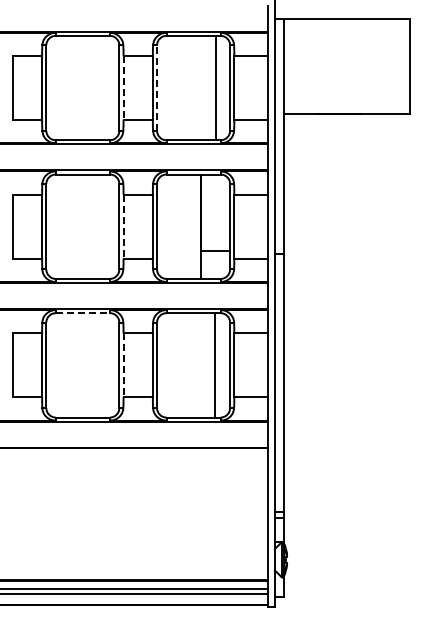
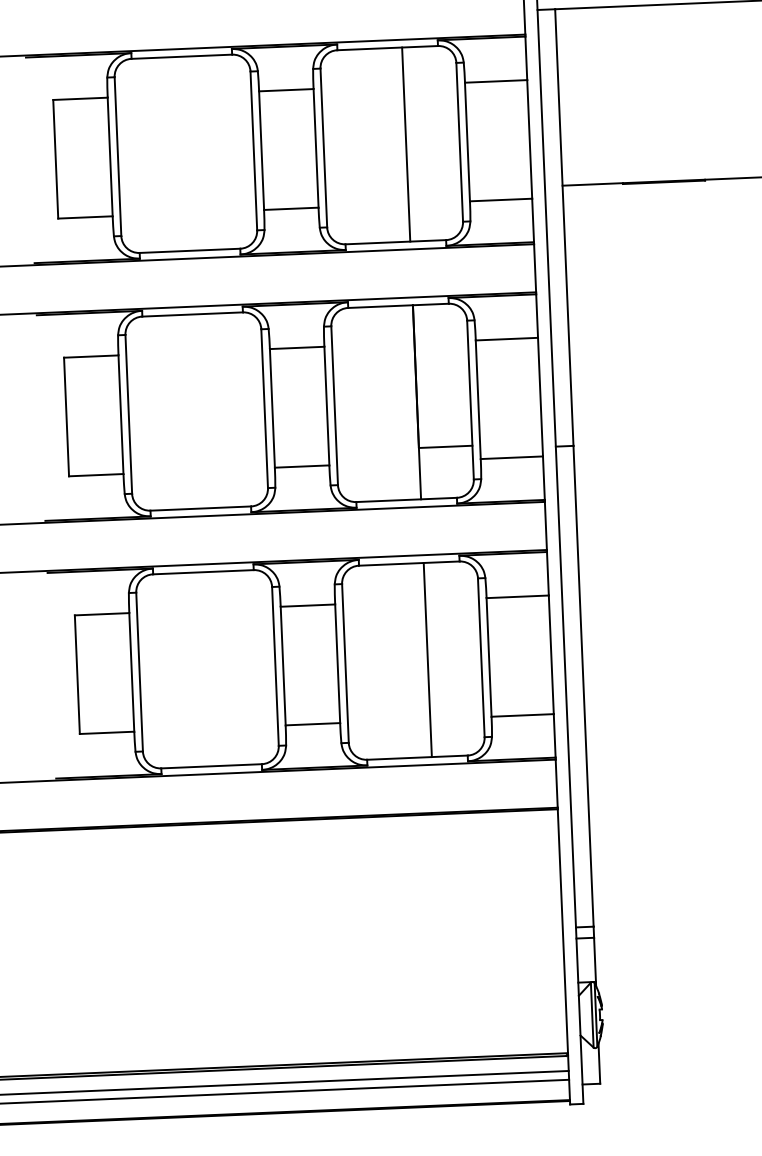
line: (216, 87) -> (406, 143), moved
line: (123, 88) -> (261, 151), dashed -> solid
line: (157, 88) -> (324, 148), dashed -> solid
line: (123, 226) -> (272, 407), dashed -> solid
line: (83, 313) -> (204, 572), dashed -> solid
line: (123, 365) -> (283, 666), dashed -> solid
line: (215, 365) -> (428, 660), moved

